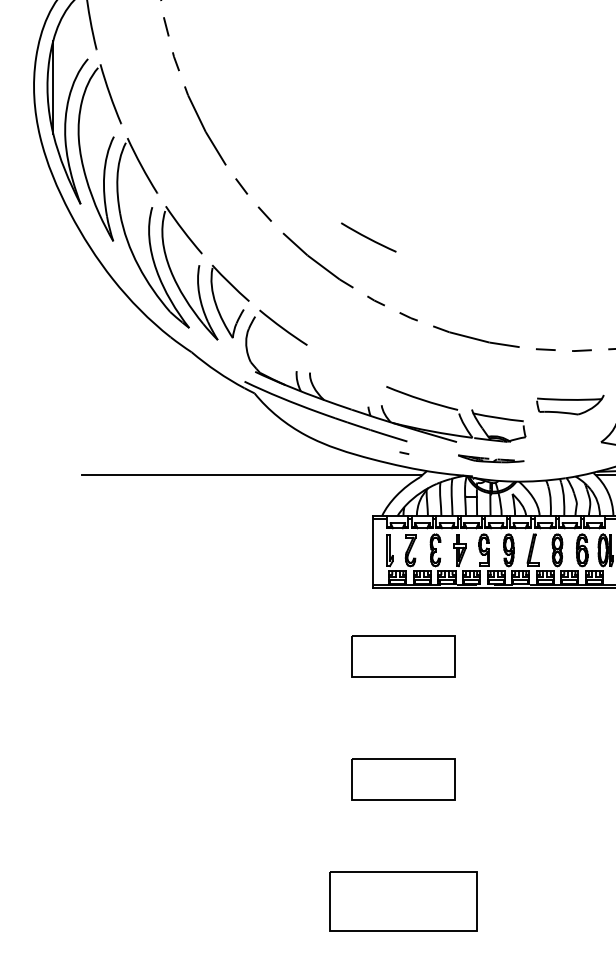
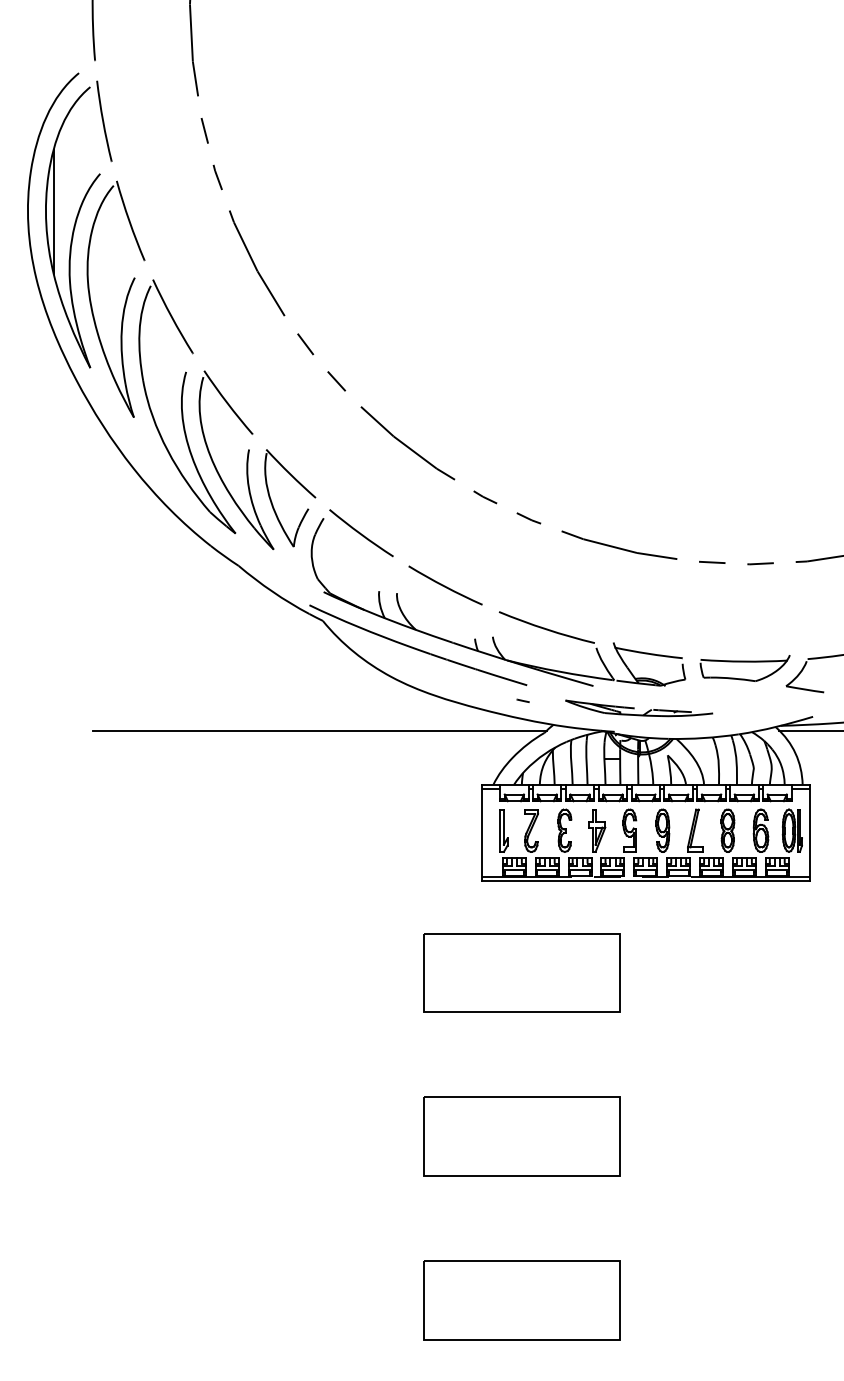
part: (368, 237) -> (445, 585), moved
part: (569, 405) -> (744, 668), moved
part: (491, 458) -> (639, 708), size x1.67
part: (403, 656) -> (521, 972), size x1.43
part: (403, 778) -> (521, 1136), size x1.43

